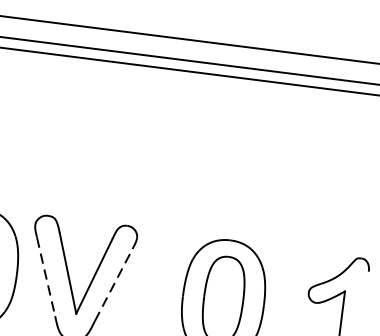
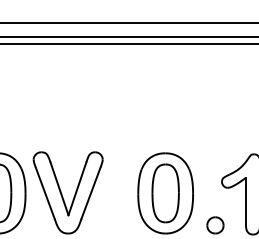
line: (46, 277) -> (45, 193), dashed -> solid
line: (114, 284) -> (91, 192), dashed -> solid

